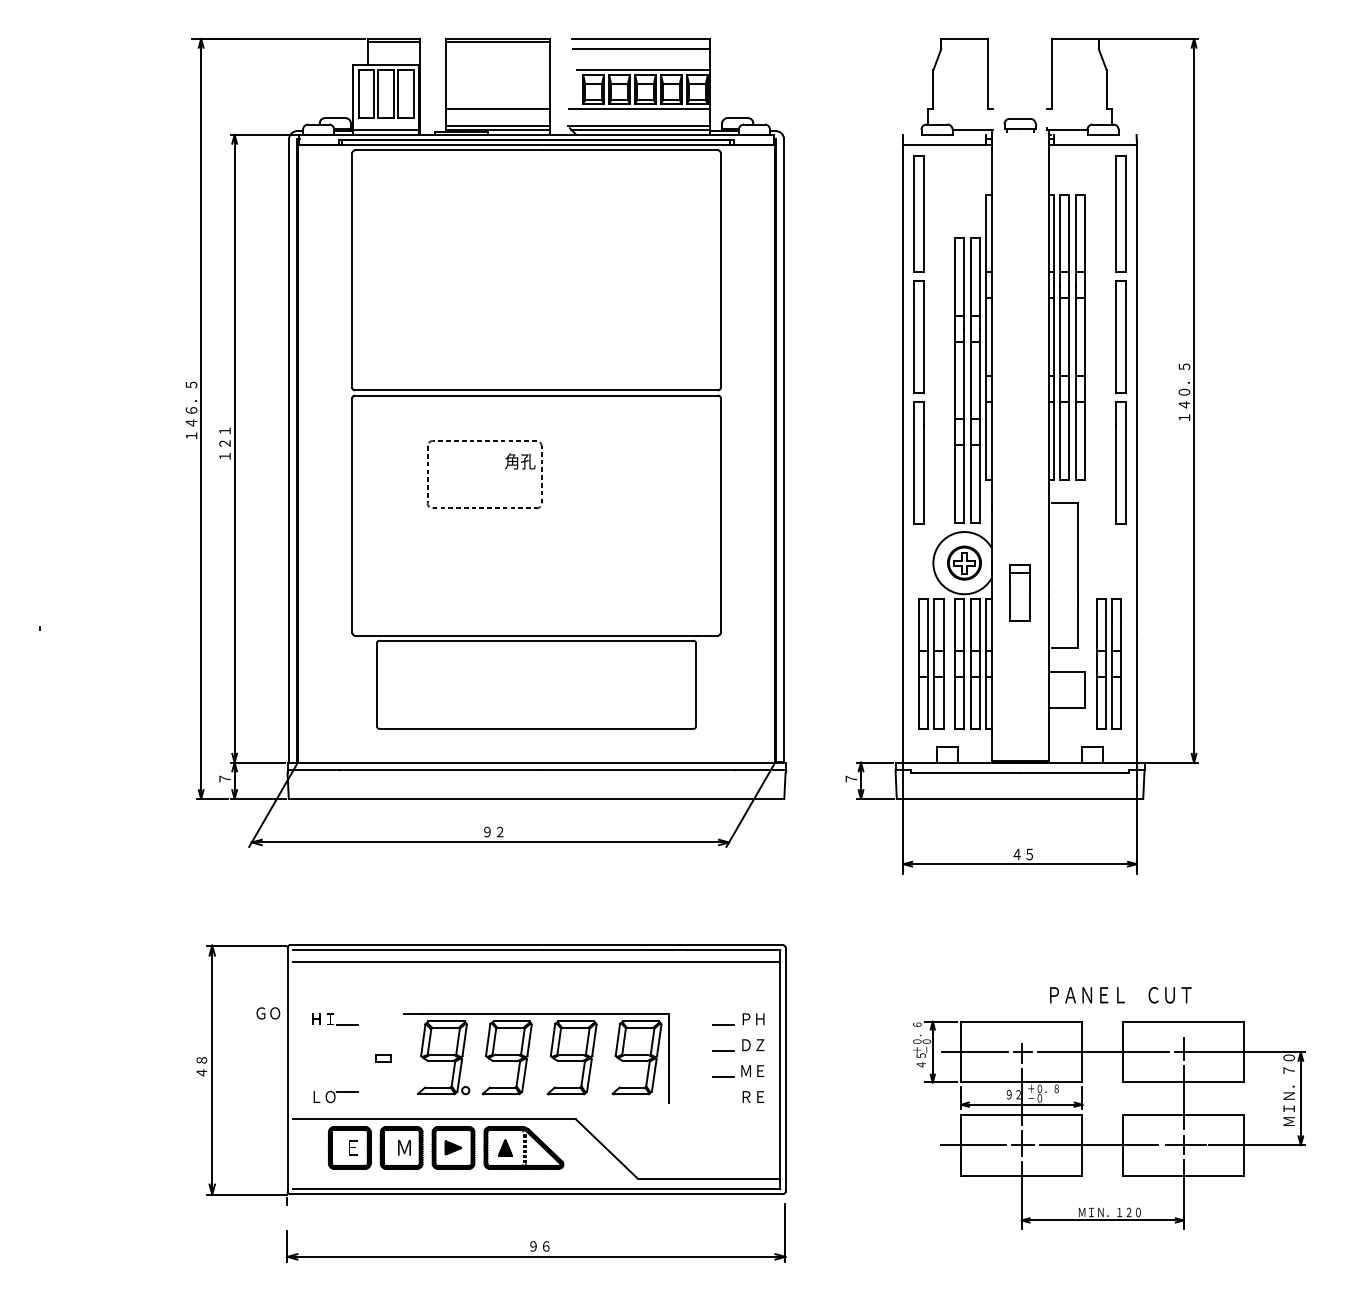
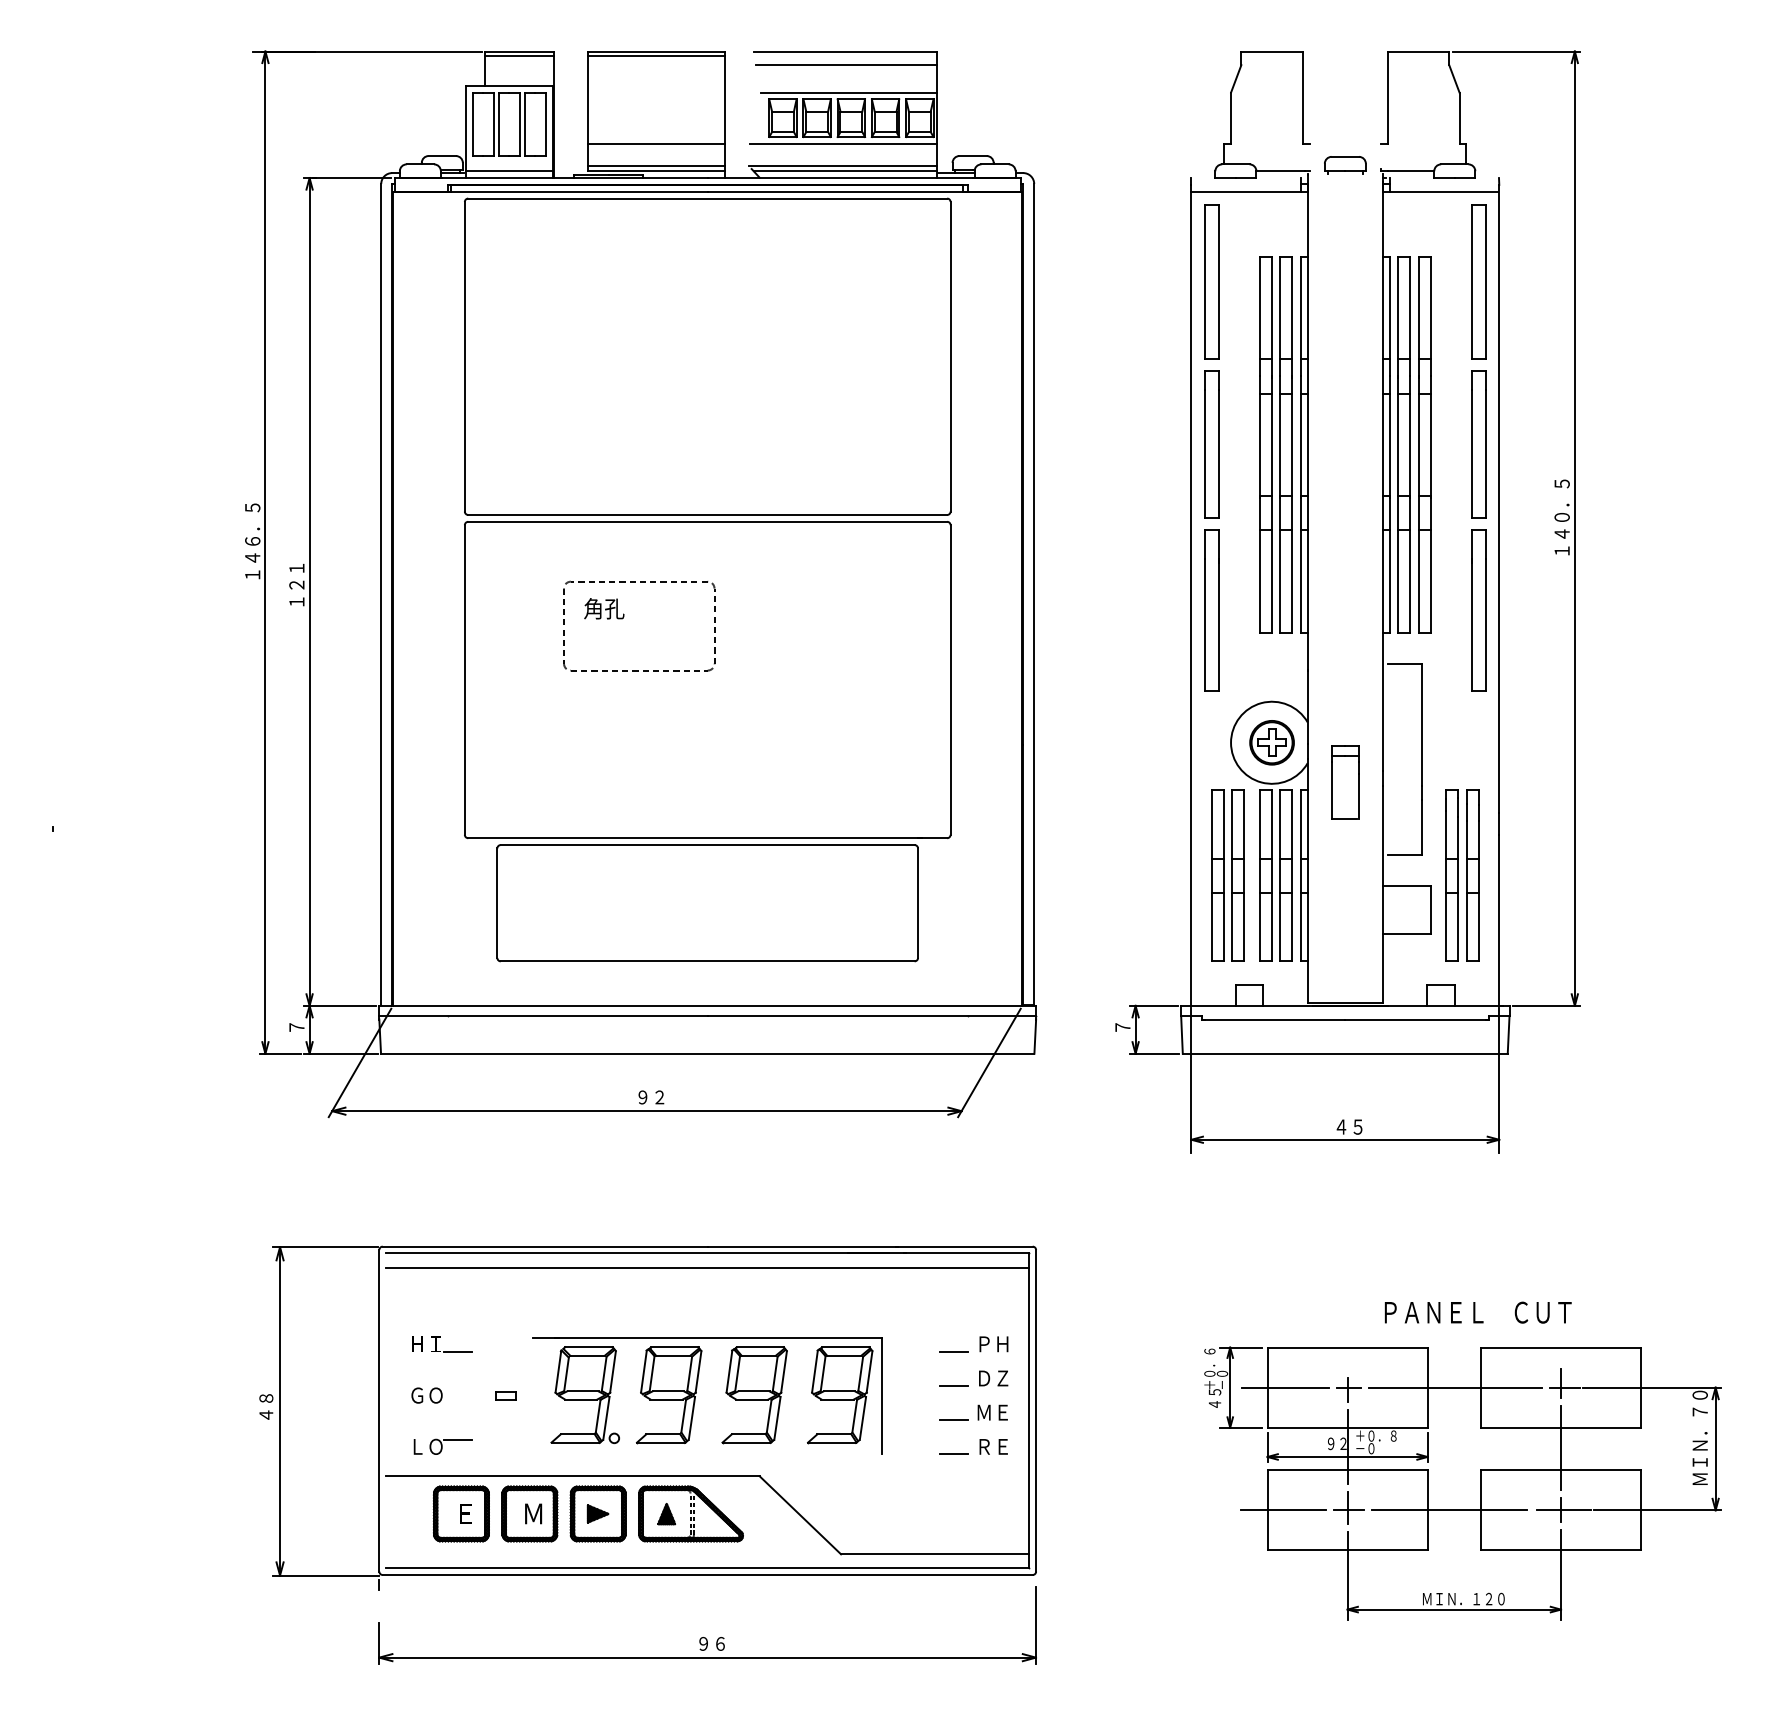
part: (967, 380) -> (1275, 444), moved
text: (520, 461) -> (604, 608), moved
text: (267, 1013) -> (426, 1395), moved
line: (722, 1102) -> (953, 1454), added

